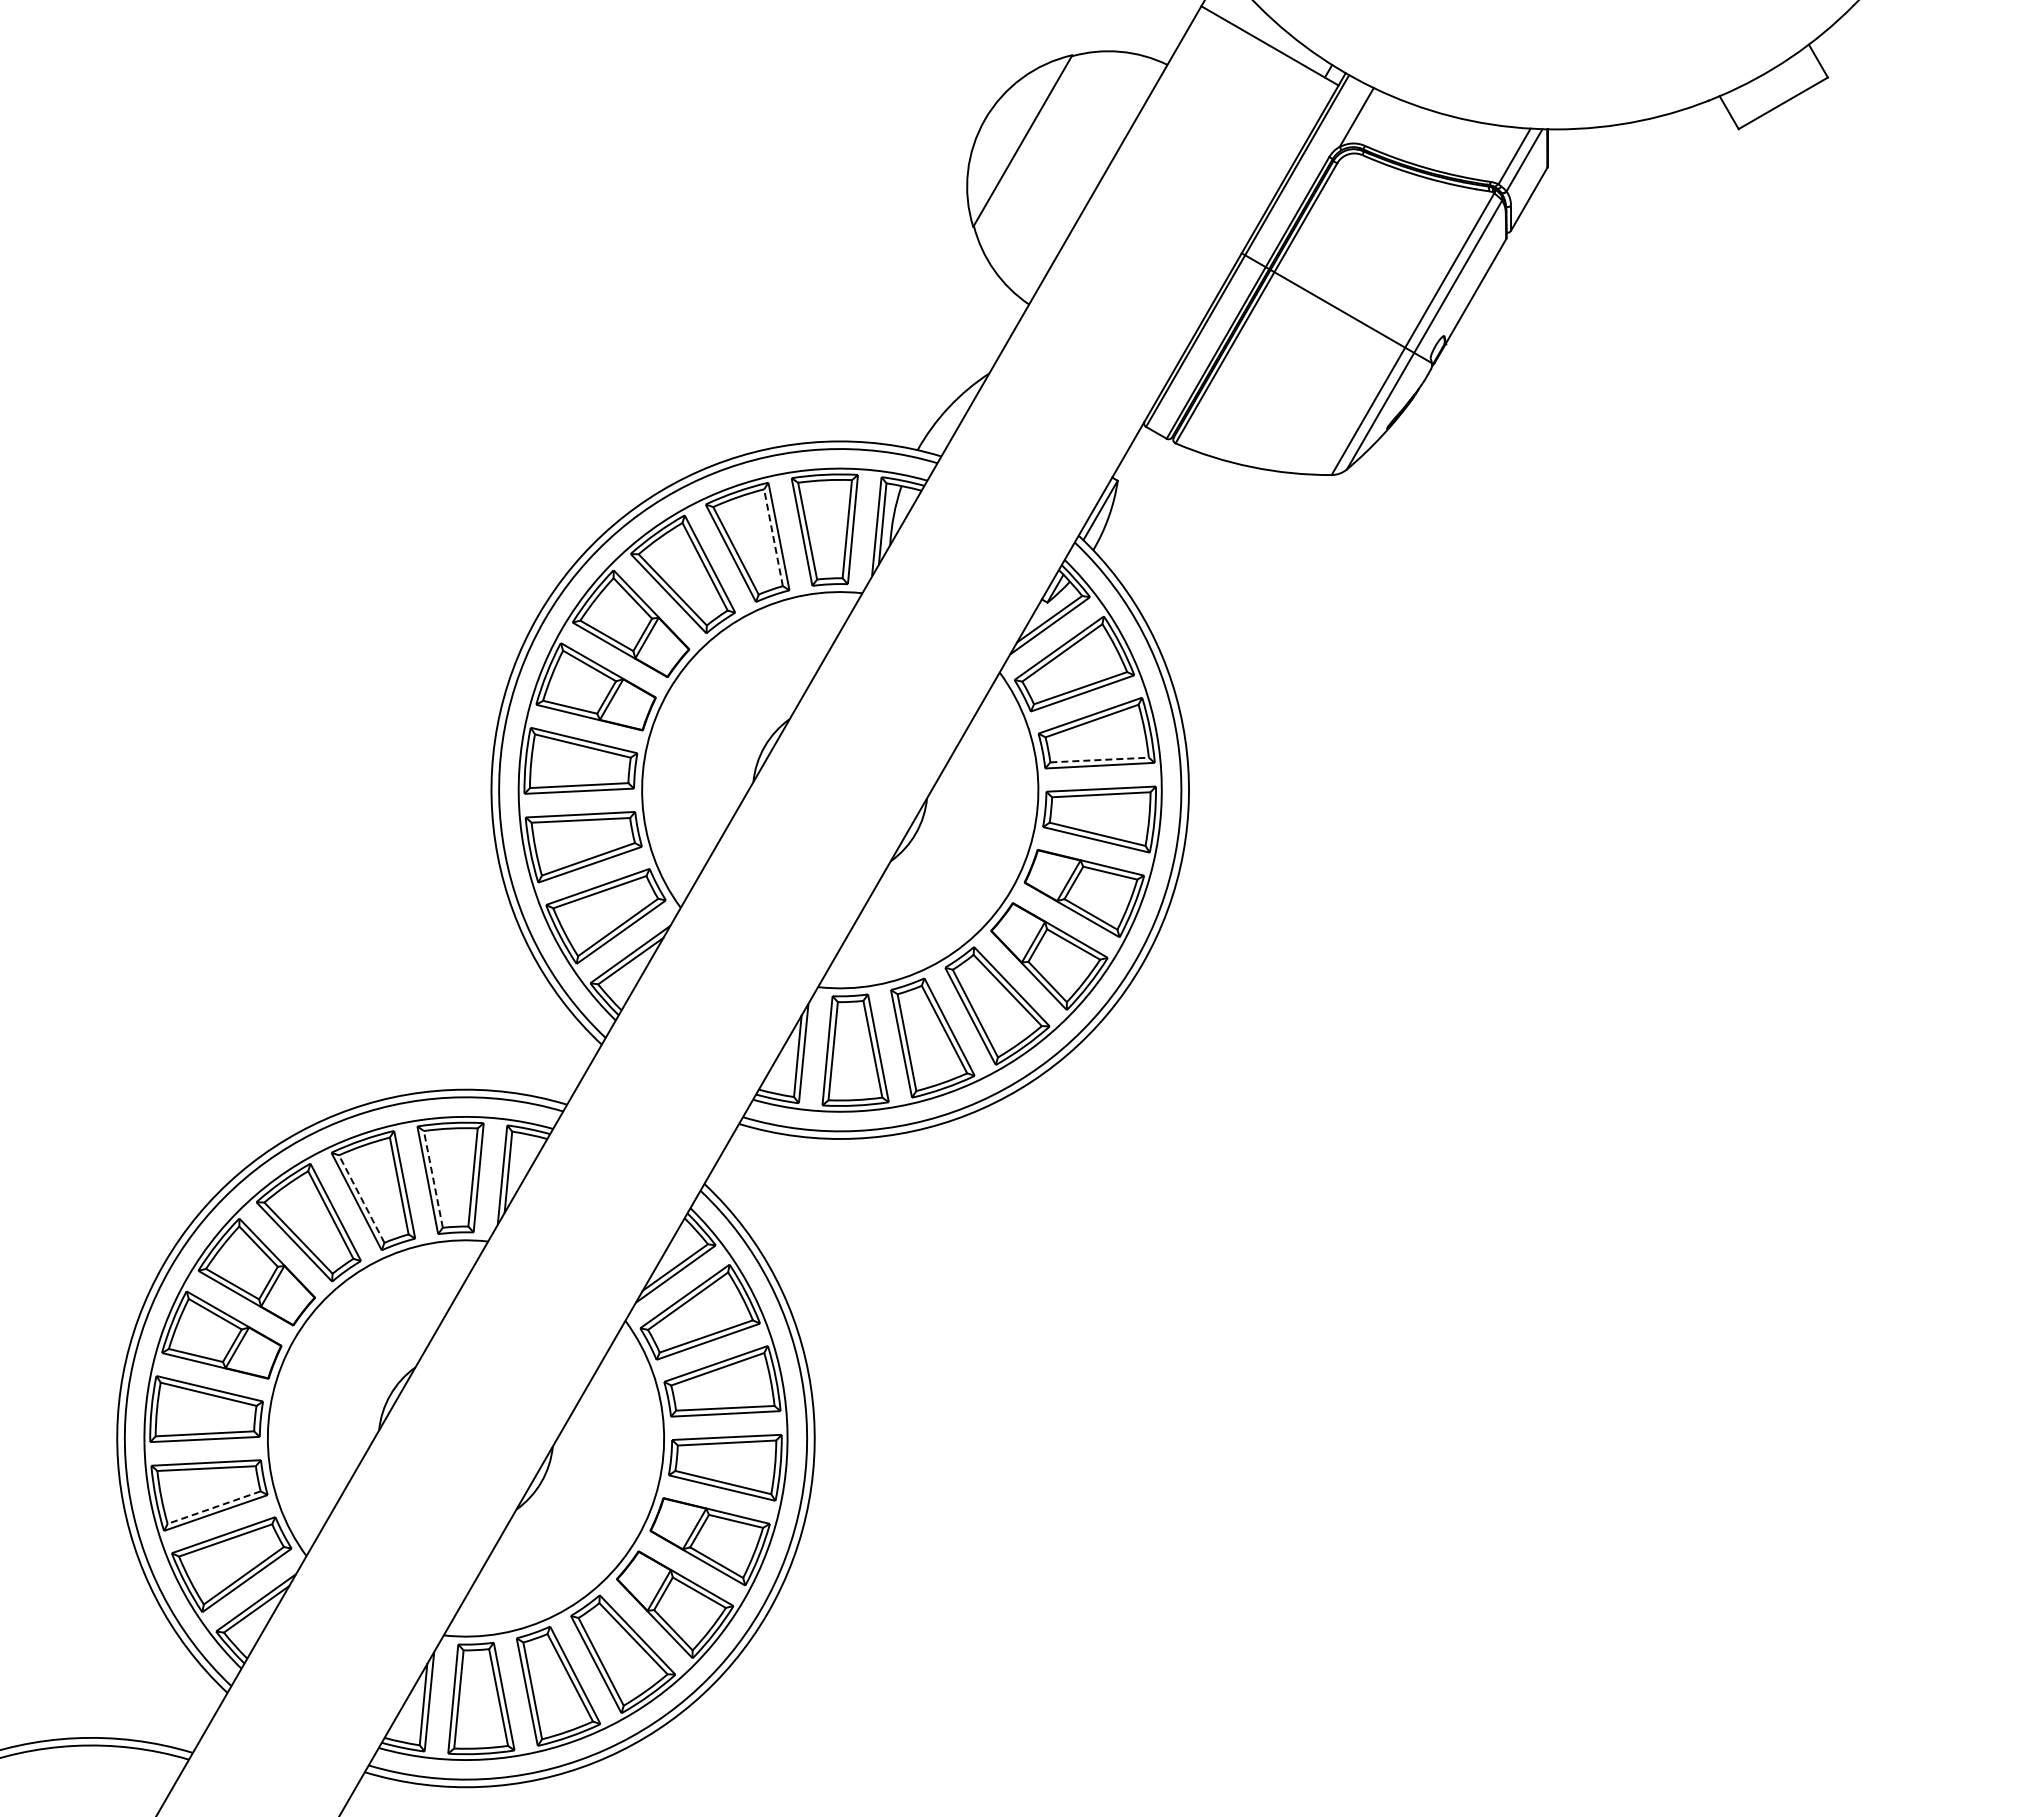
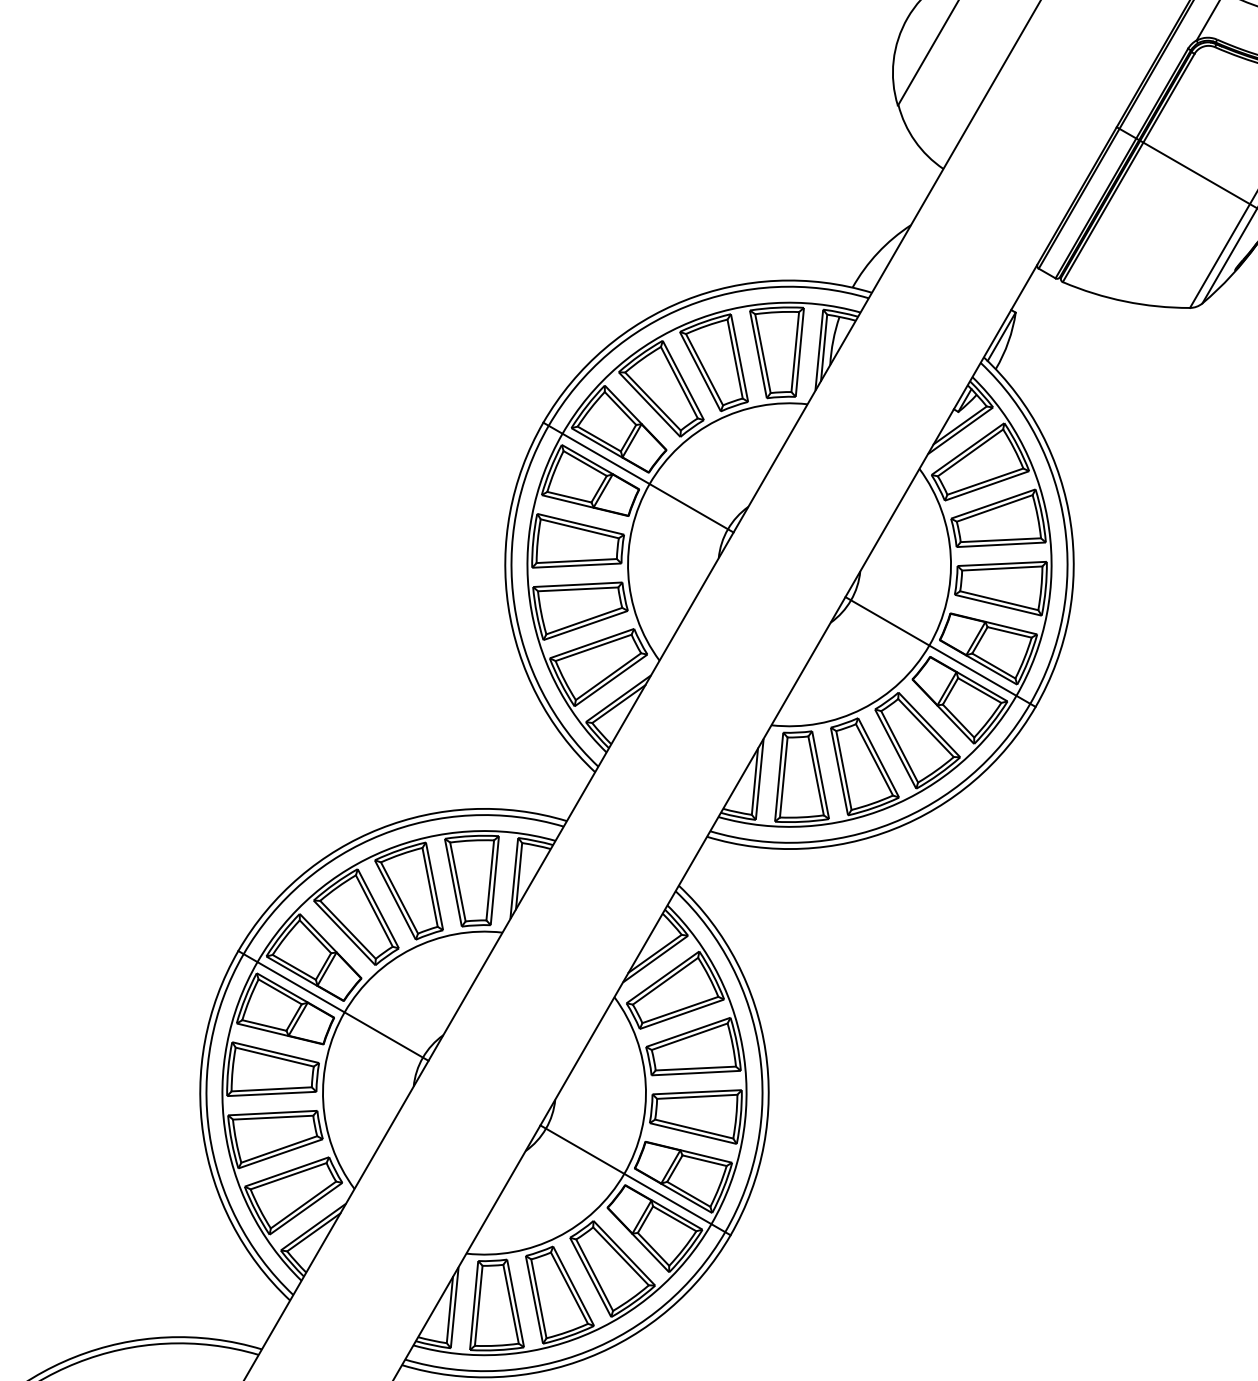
line: (773, 537) -> (735, 358), dashed -> solid
line: (654, 682) -> (638, 477), added
line: (1100, 760) -> (1001, 540), dashed -> solid
line: (1025, 896) -> (940, 651), added
line: (433, 1178) -> (458, 881), dashed -> solid
line: (361, 1198) -> (399, 897), dashed -> solid
line: (280, 1331) -> (333, 1005), added
line: (213, 1507) -> (278, 1149), dashed -> solid
line: (650, 1545) -> (634, 1180), added

